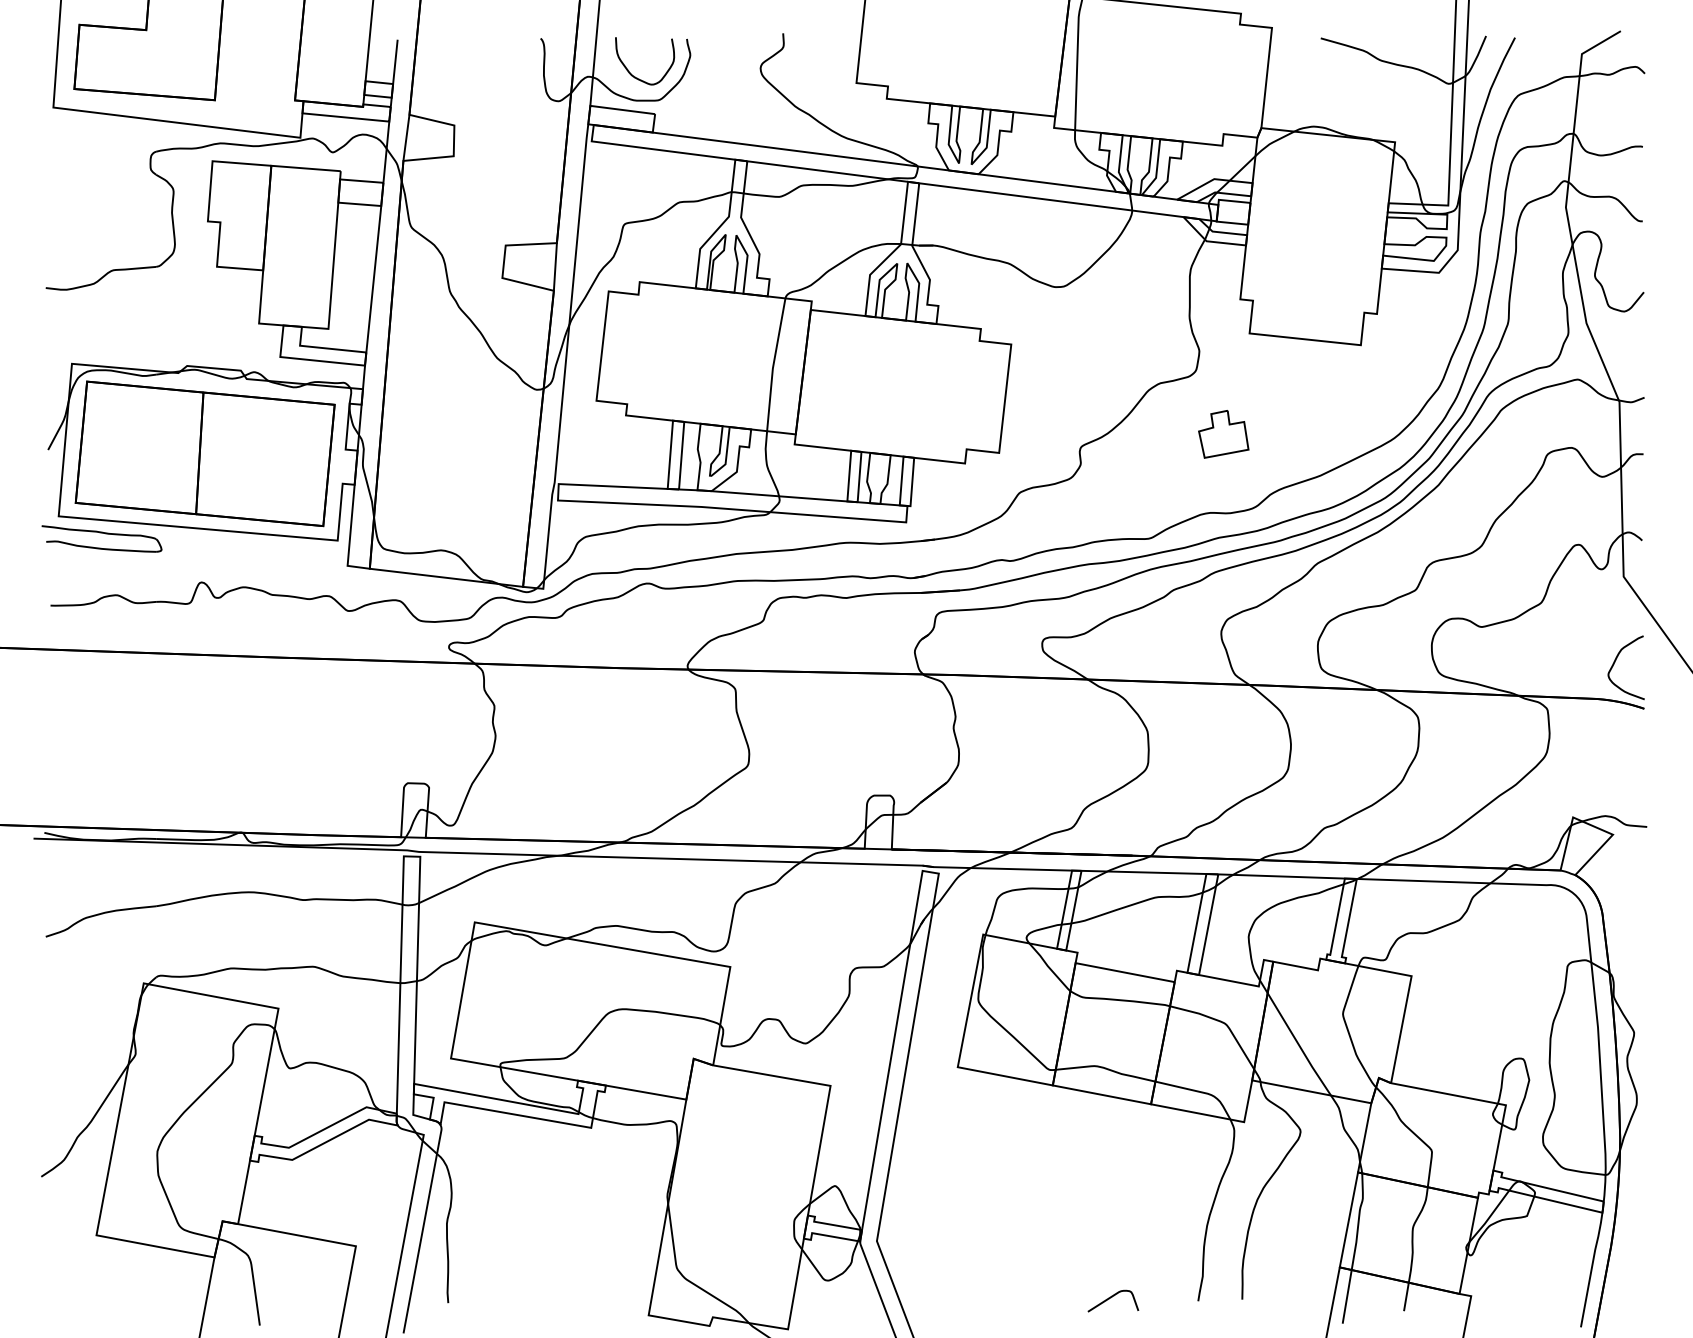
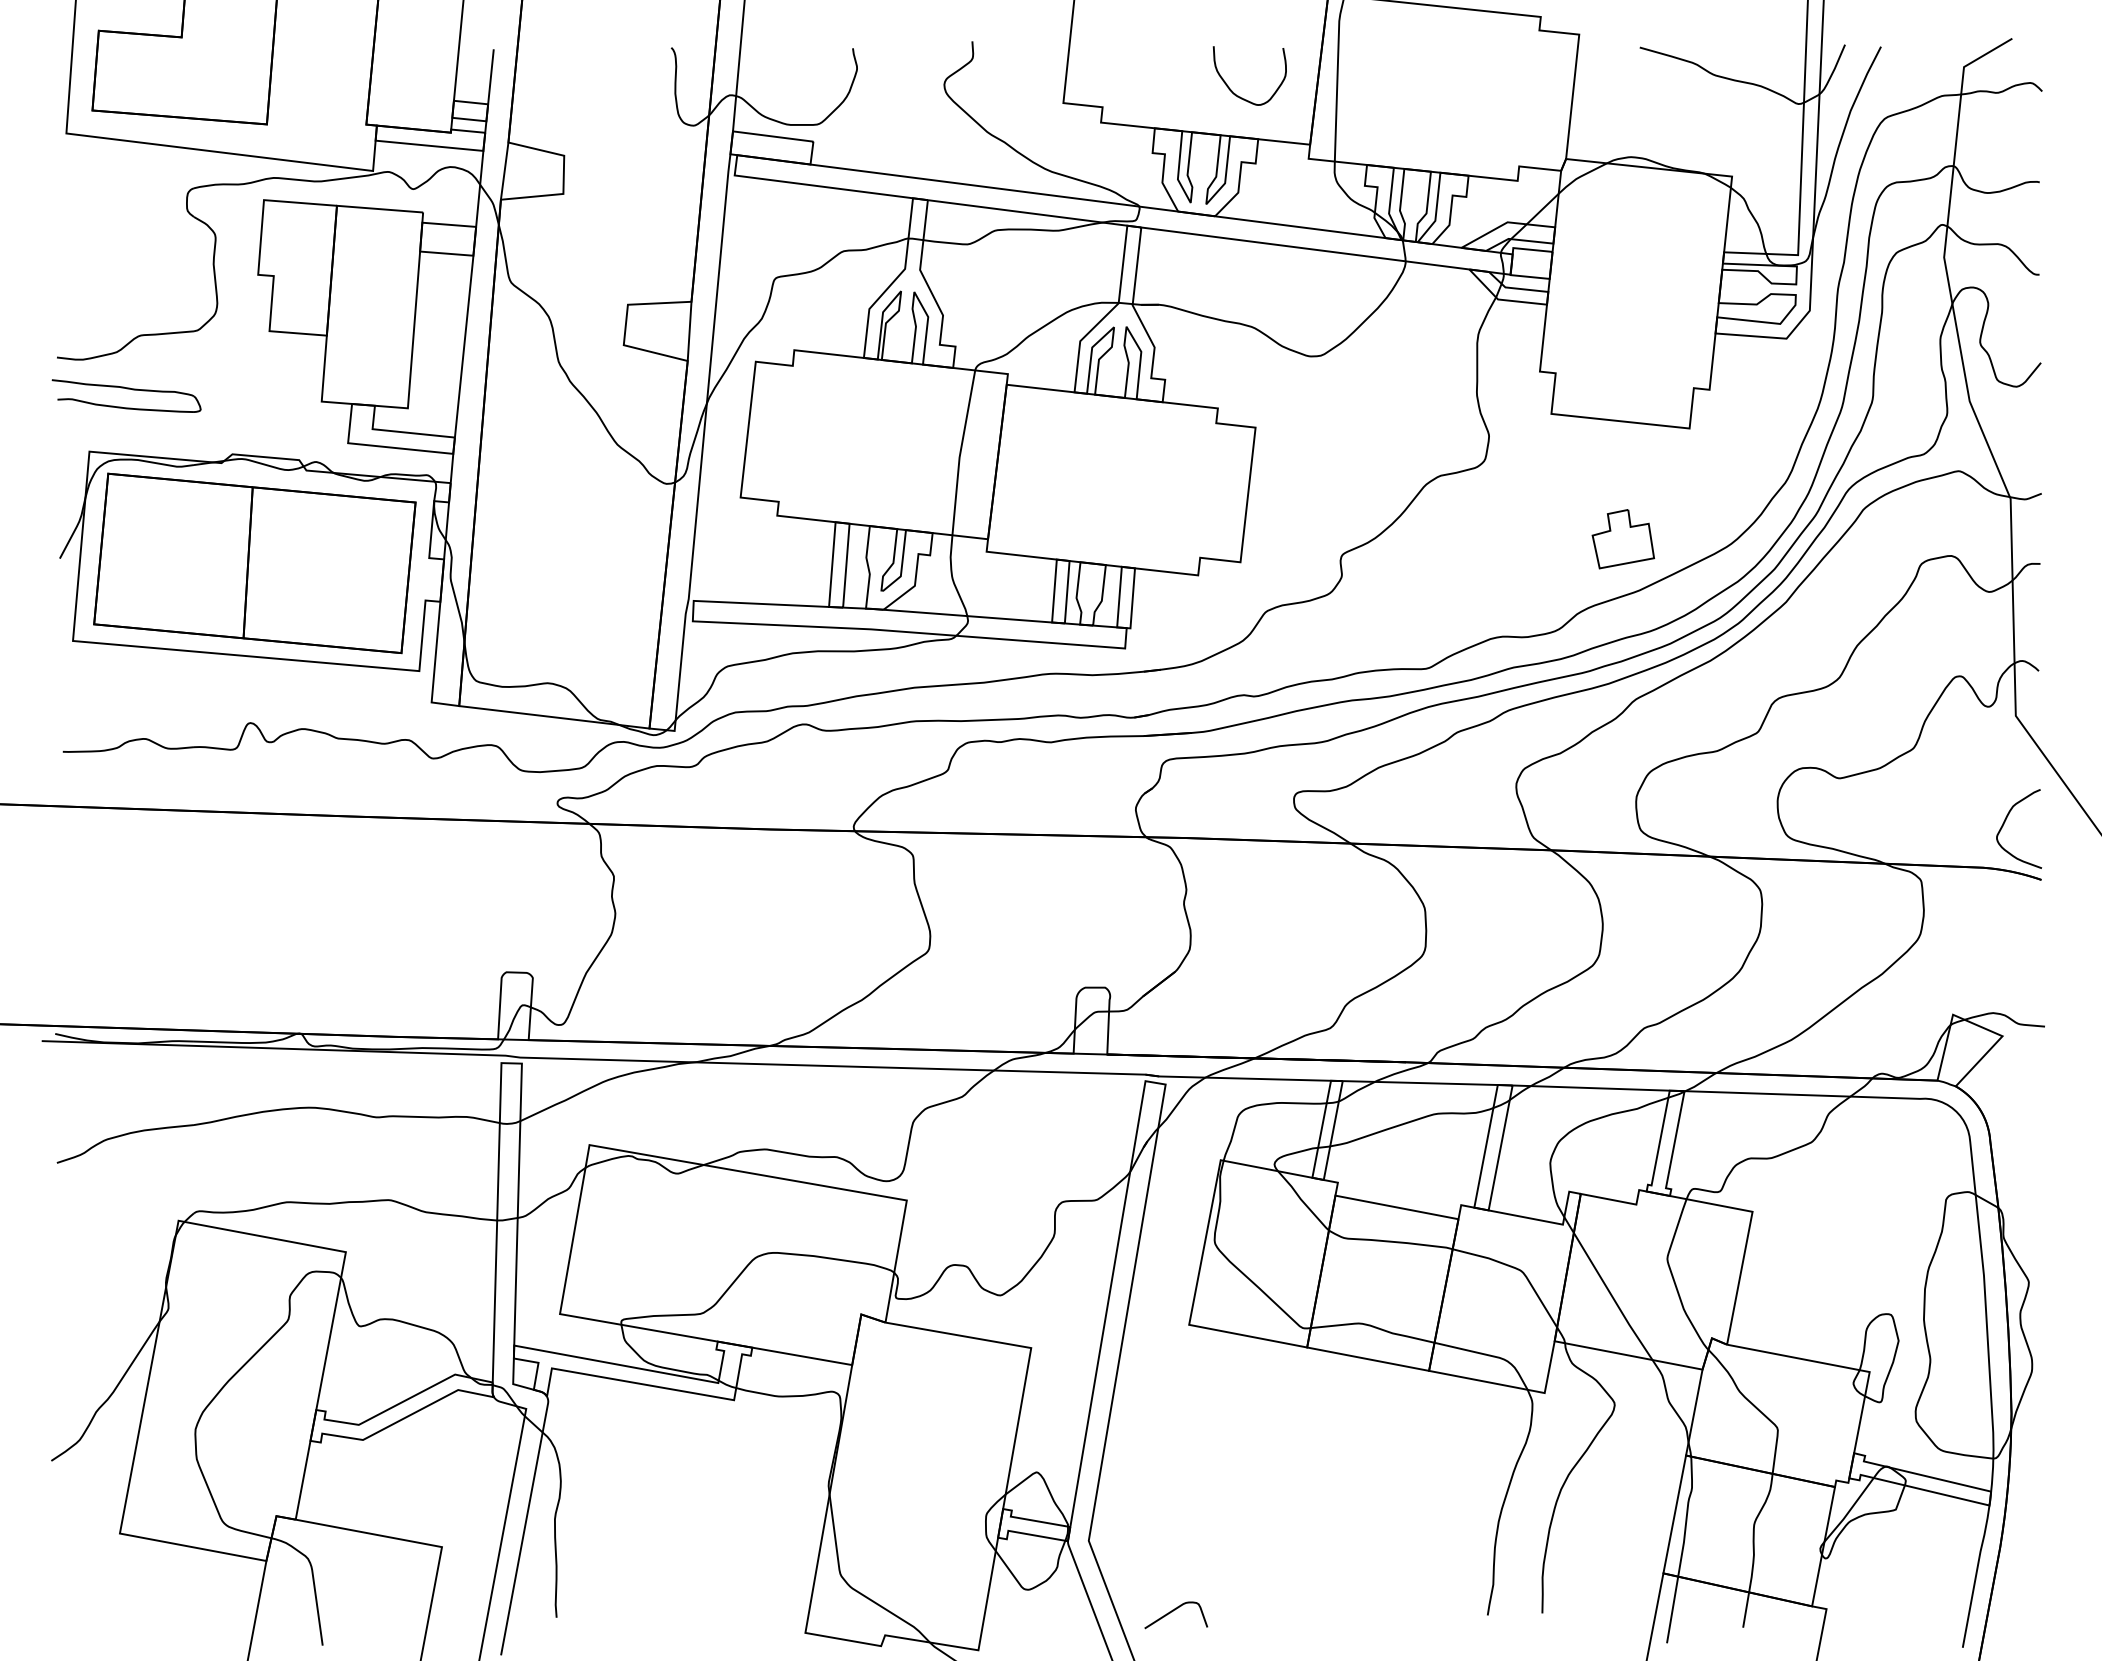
curve: (631, 73) -> (1233, 91), moved
part: (1223, 434) -> (1623, 539), moved
part: (101, 538) -> (126, 395), moved
curve: (1111, 1298) -> (1173, 1611), moved

